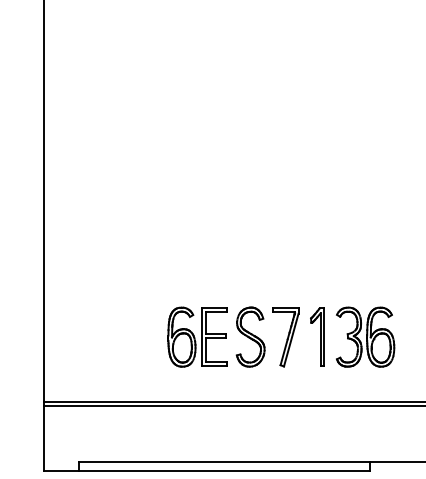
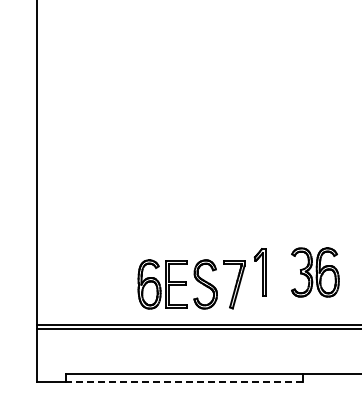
part: (233, 337) -> (191, 284), moved
part: (365, 337) -> (315, 272), moved
line: (224, 471) -> (184, 382), solid -> dashed

